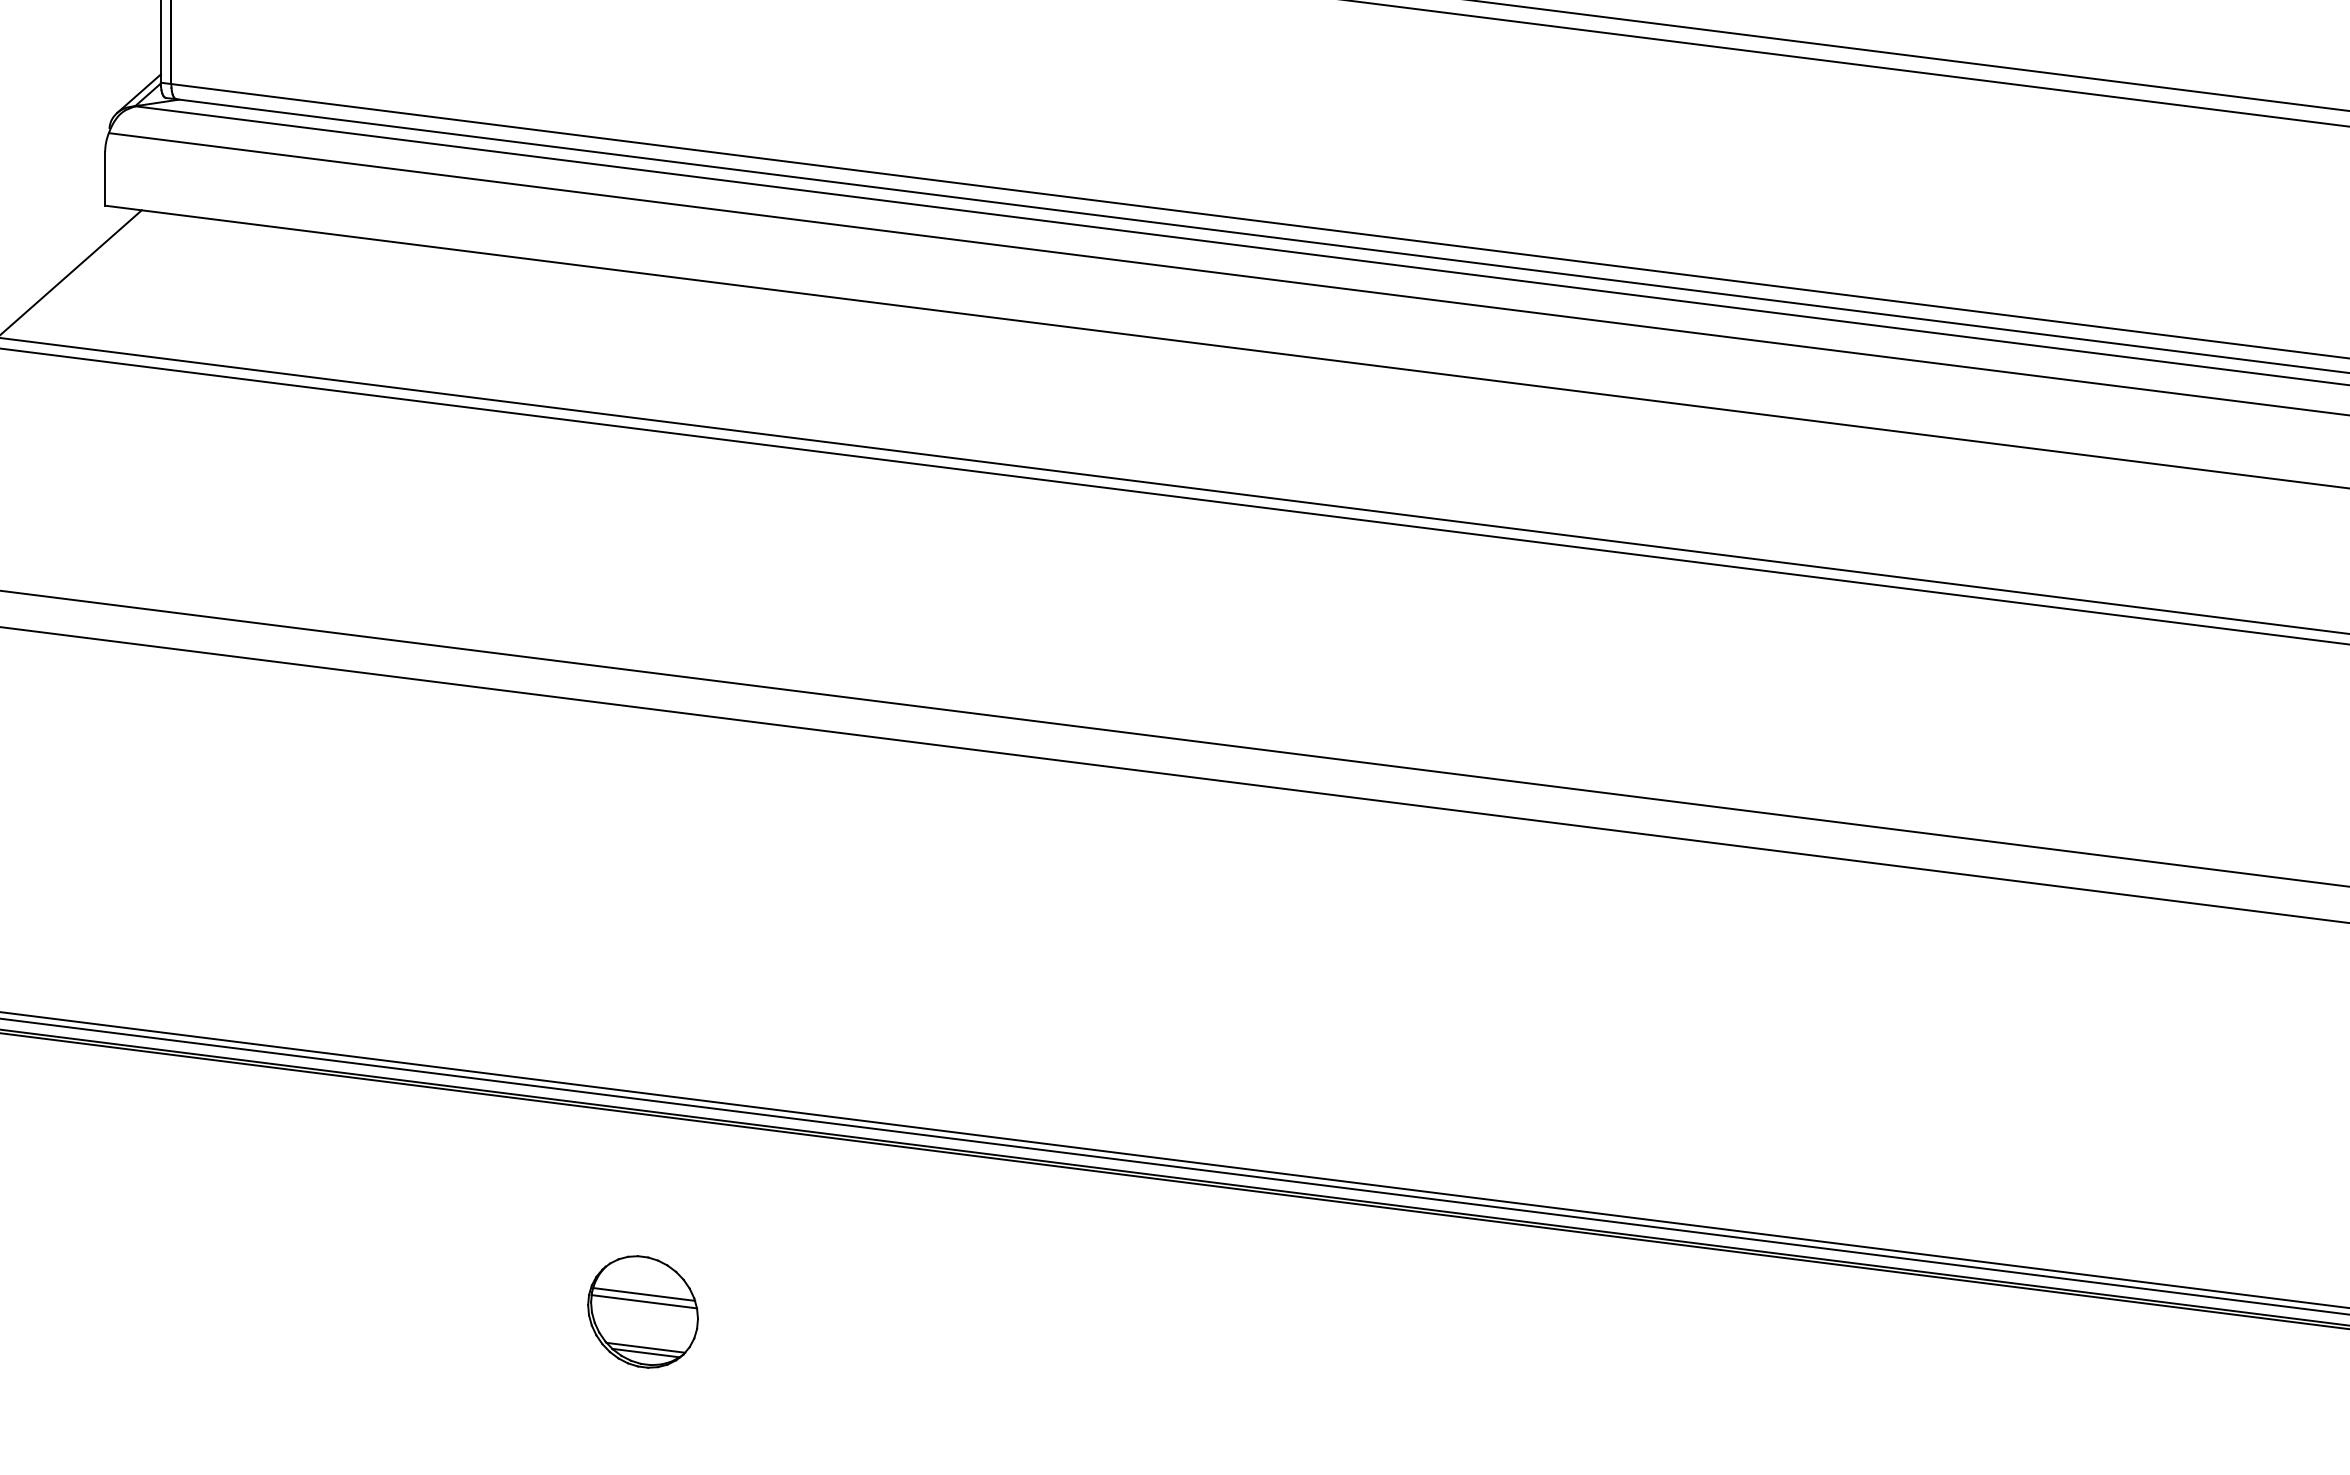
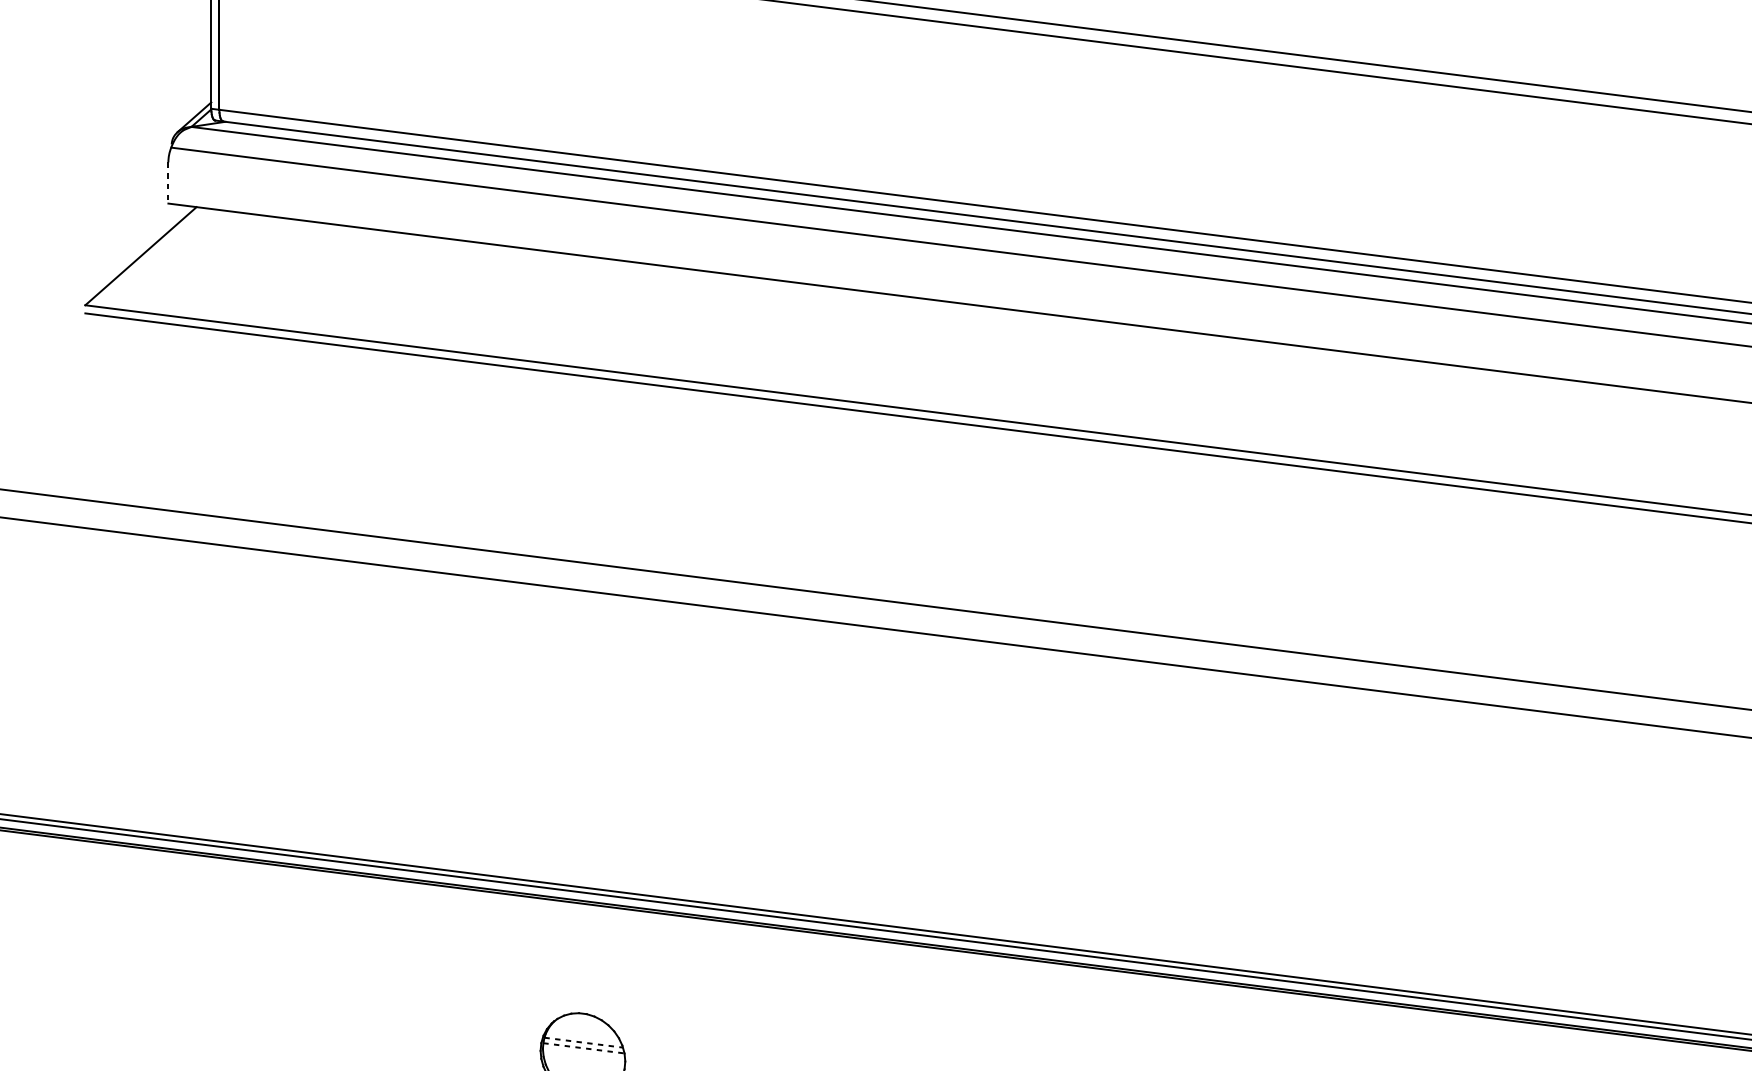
line: (105, 179) -> (168, 183), solid -> dashed
line: (644, 1294) -> (584, 1042), solid -> dashed
line: (644, 1301) -> (584, 1048), solid -> dashed

